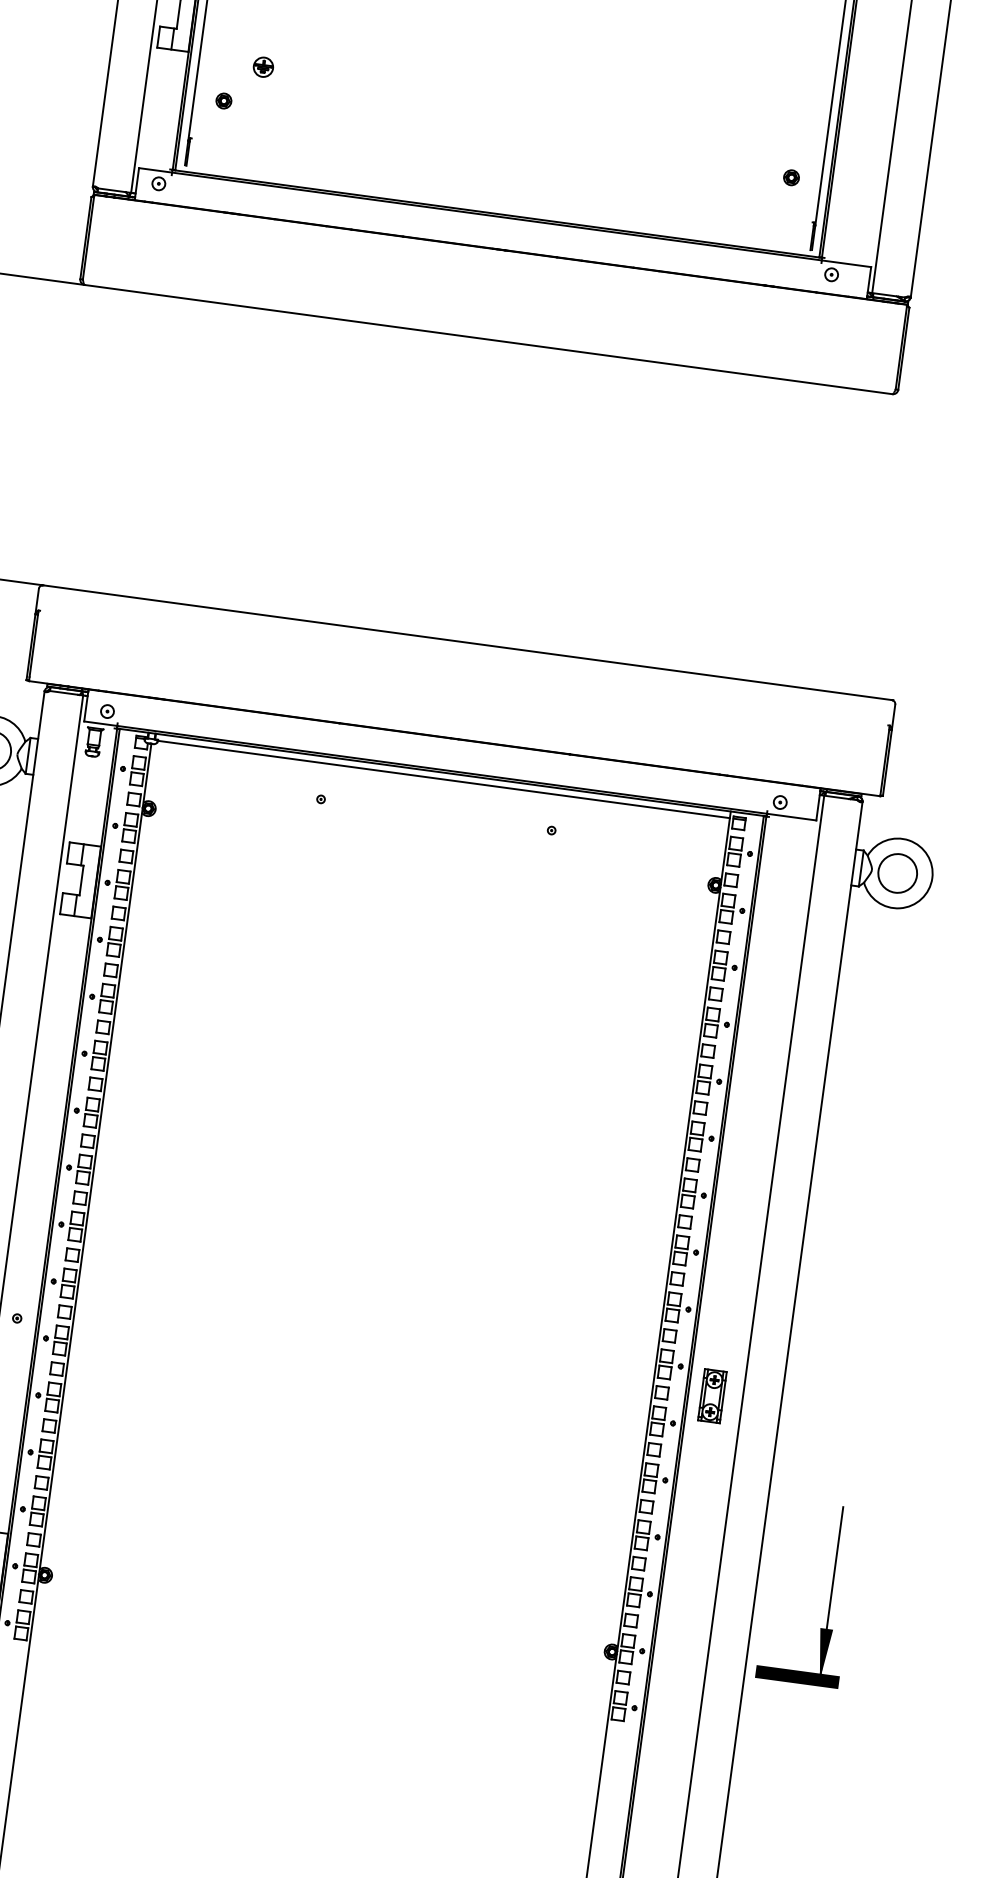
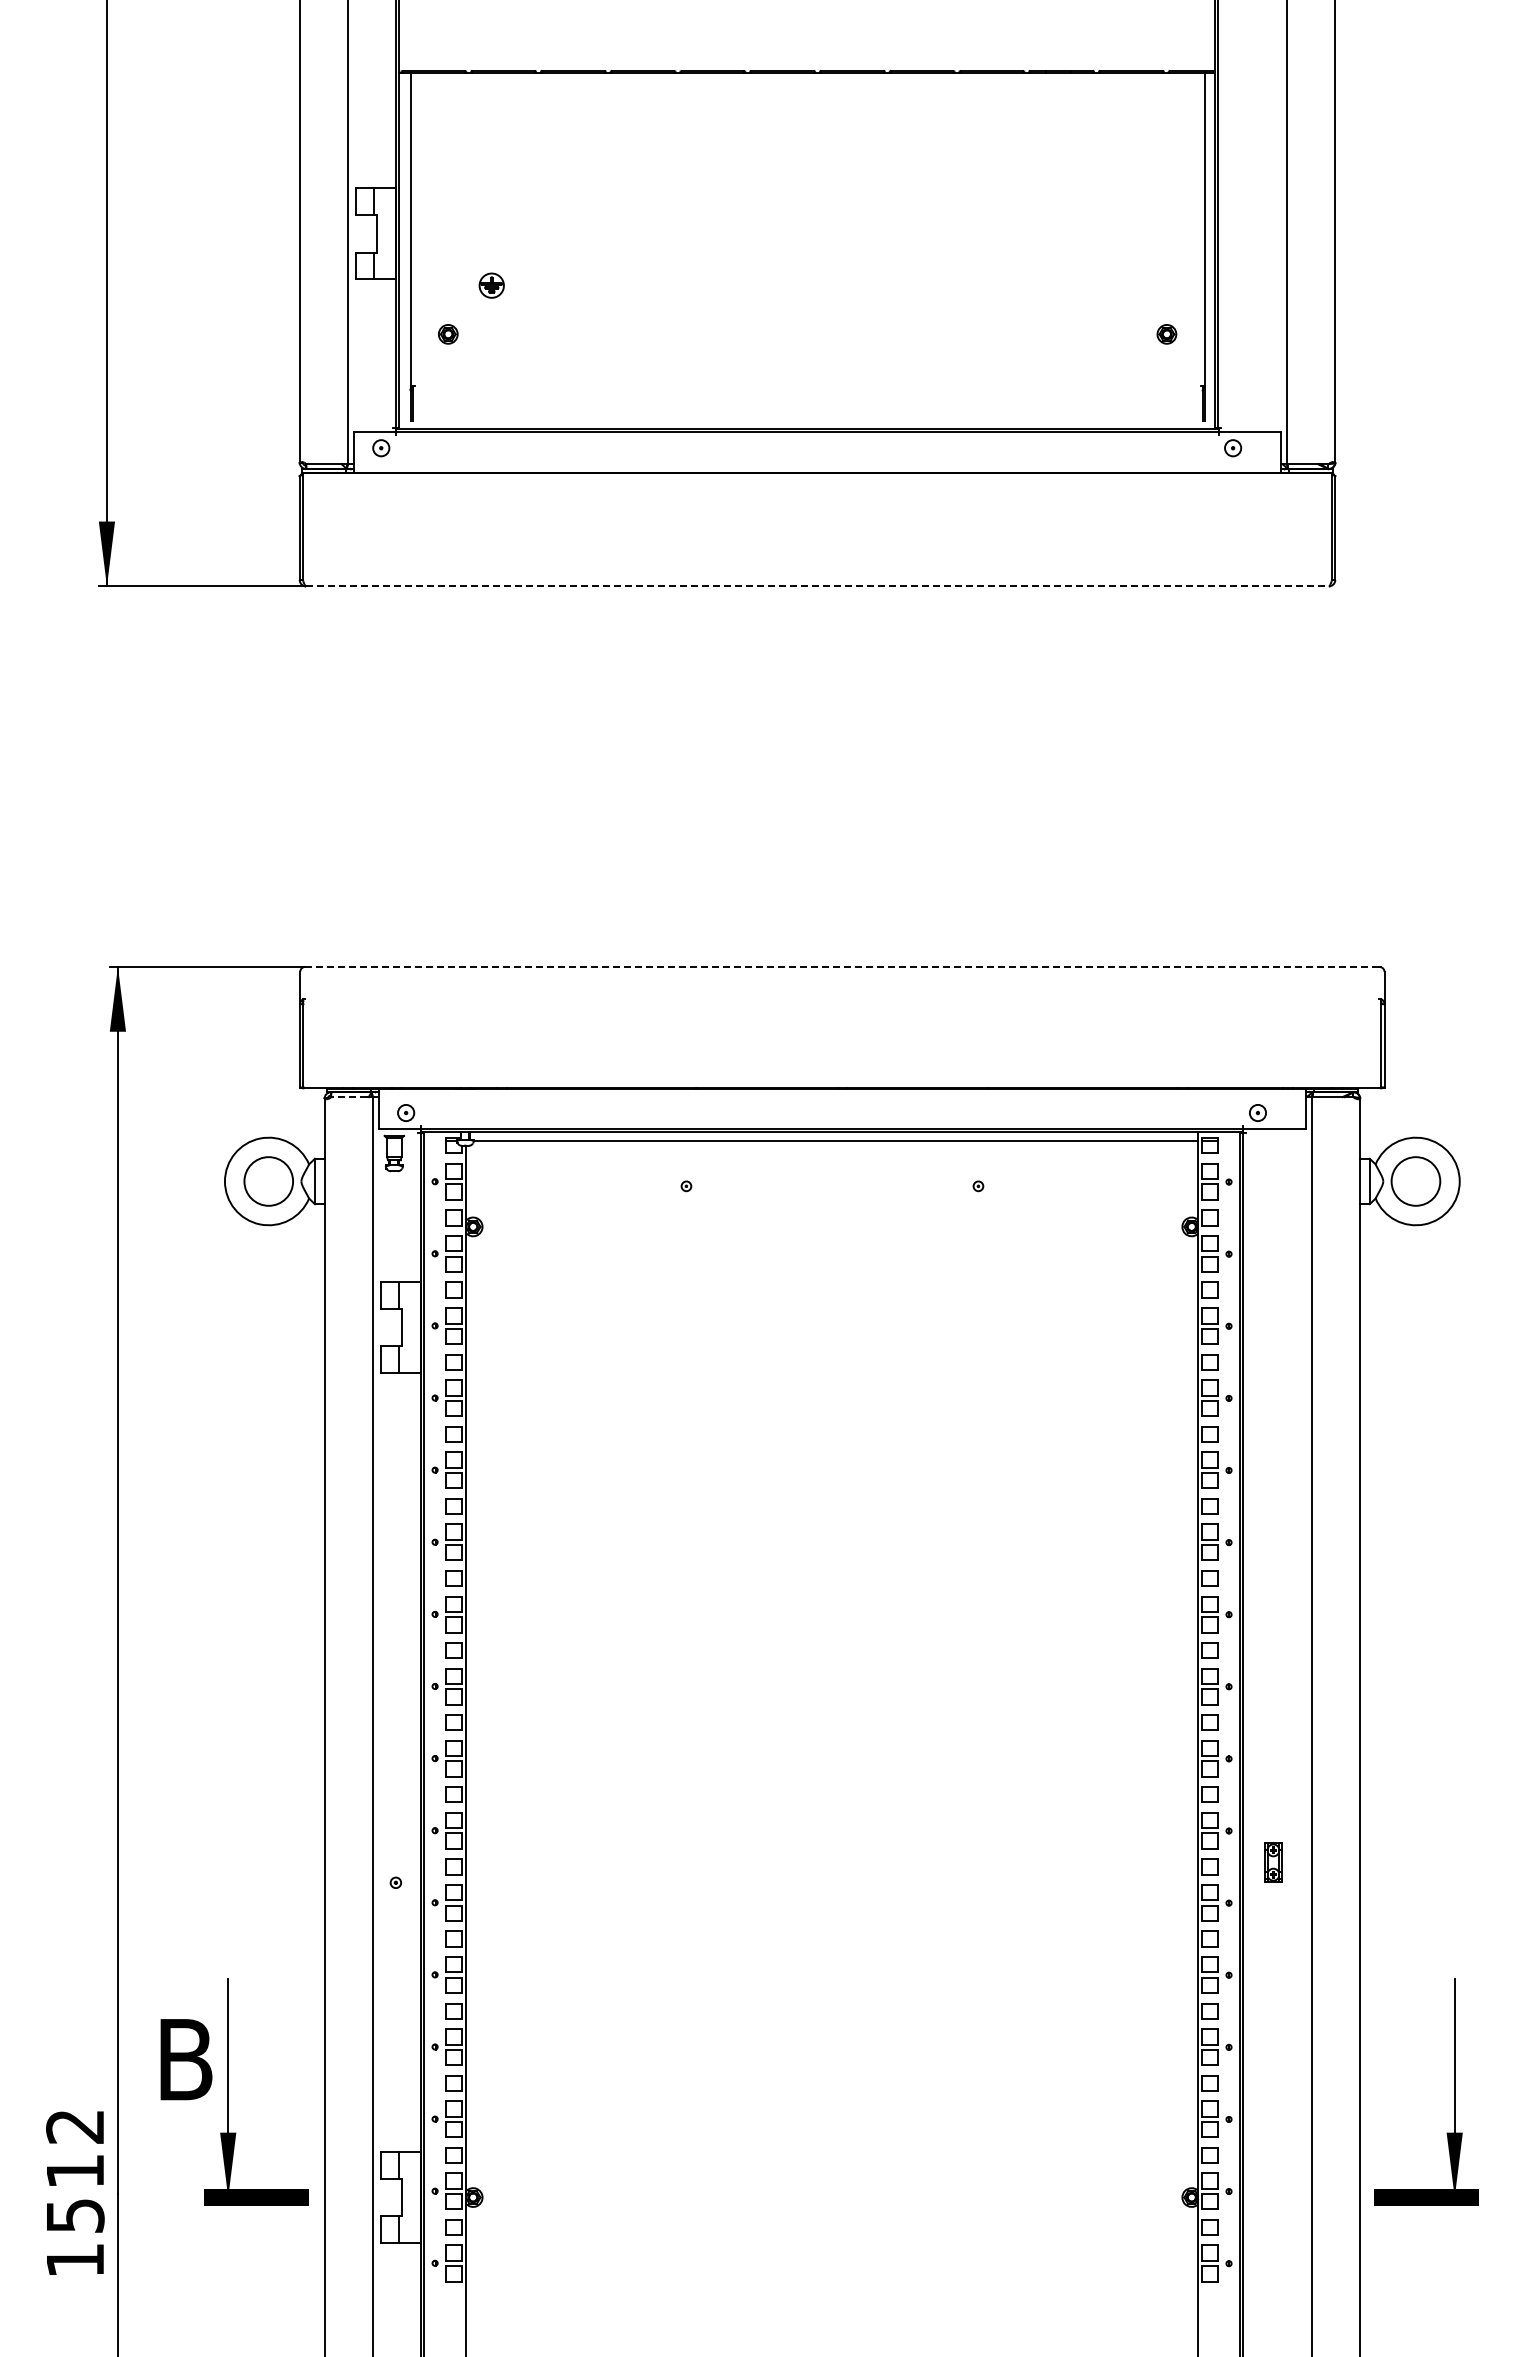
line: (489, 339) -> (818, 586), solid -> dashed
line: (467, 642) -> (842, 966), solid -> dashed
line: (63, 693) -> (348, 1097), solid -> dashed
part: (712, 1396) -> (1273, 1862), size x0.6

